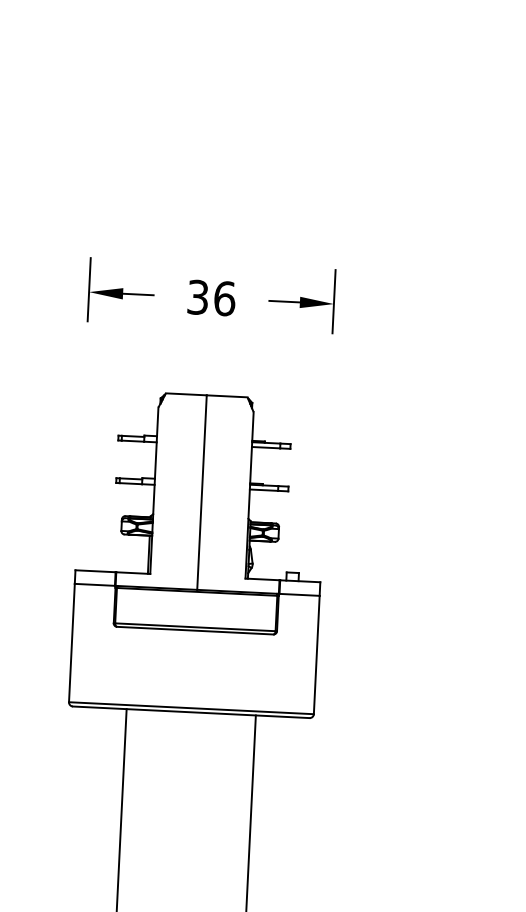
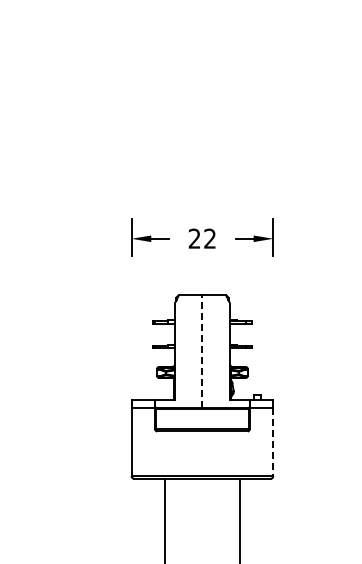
text: (211, 297) -> (202, 238), 36 -> 22
line: (202, 491) -> (202, 350), solid -> dashed
line: (316, 655) -> (273, 442), solid -> dashed

